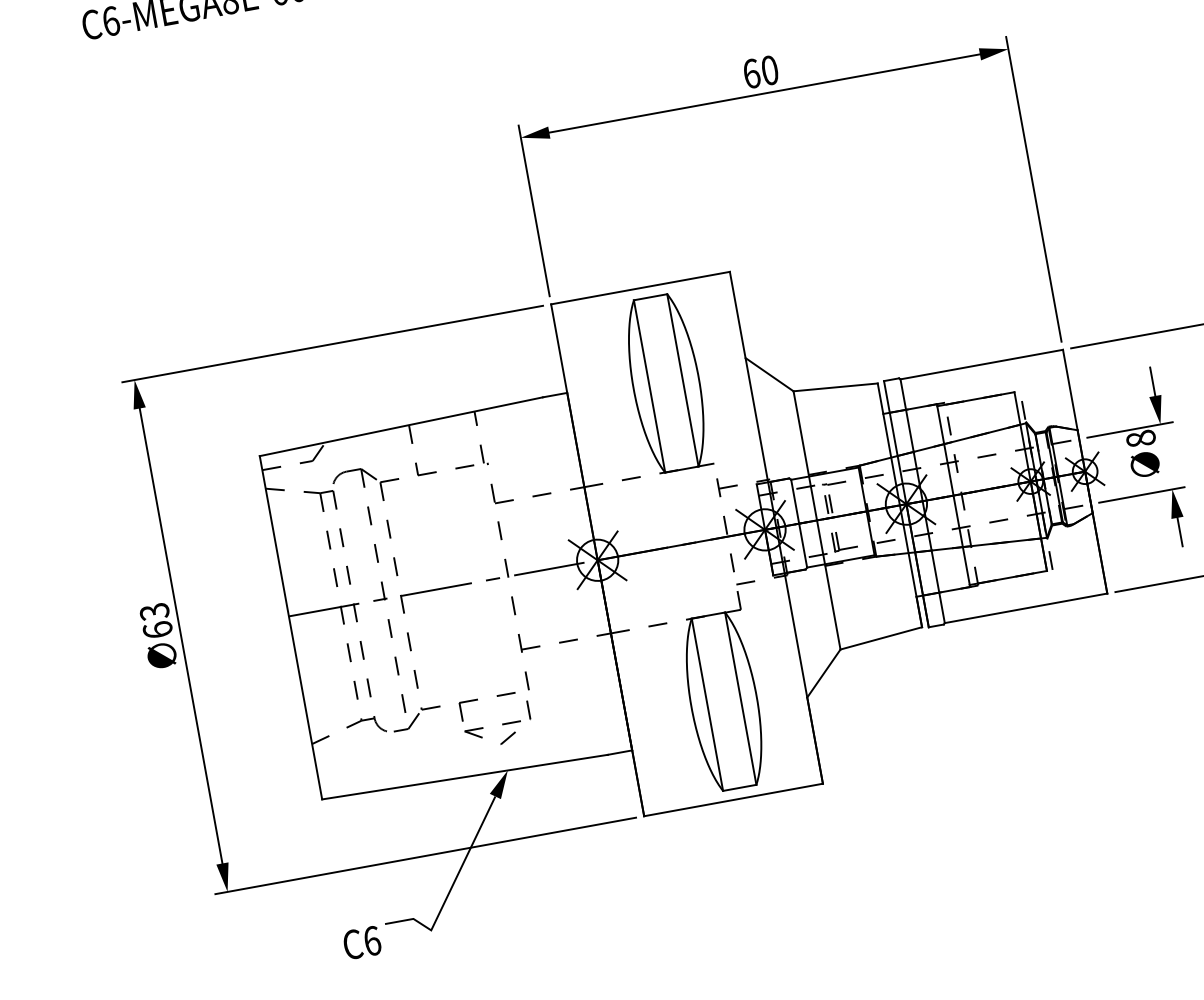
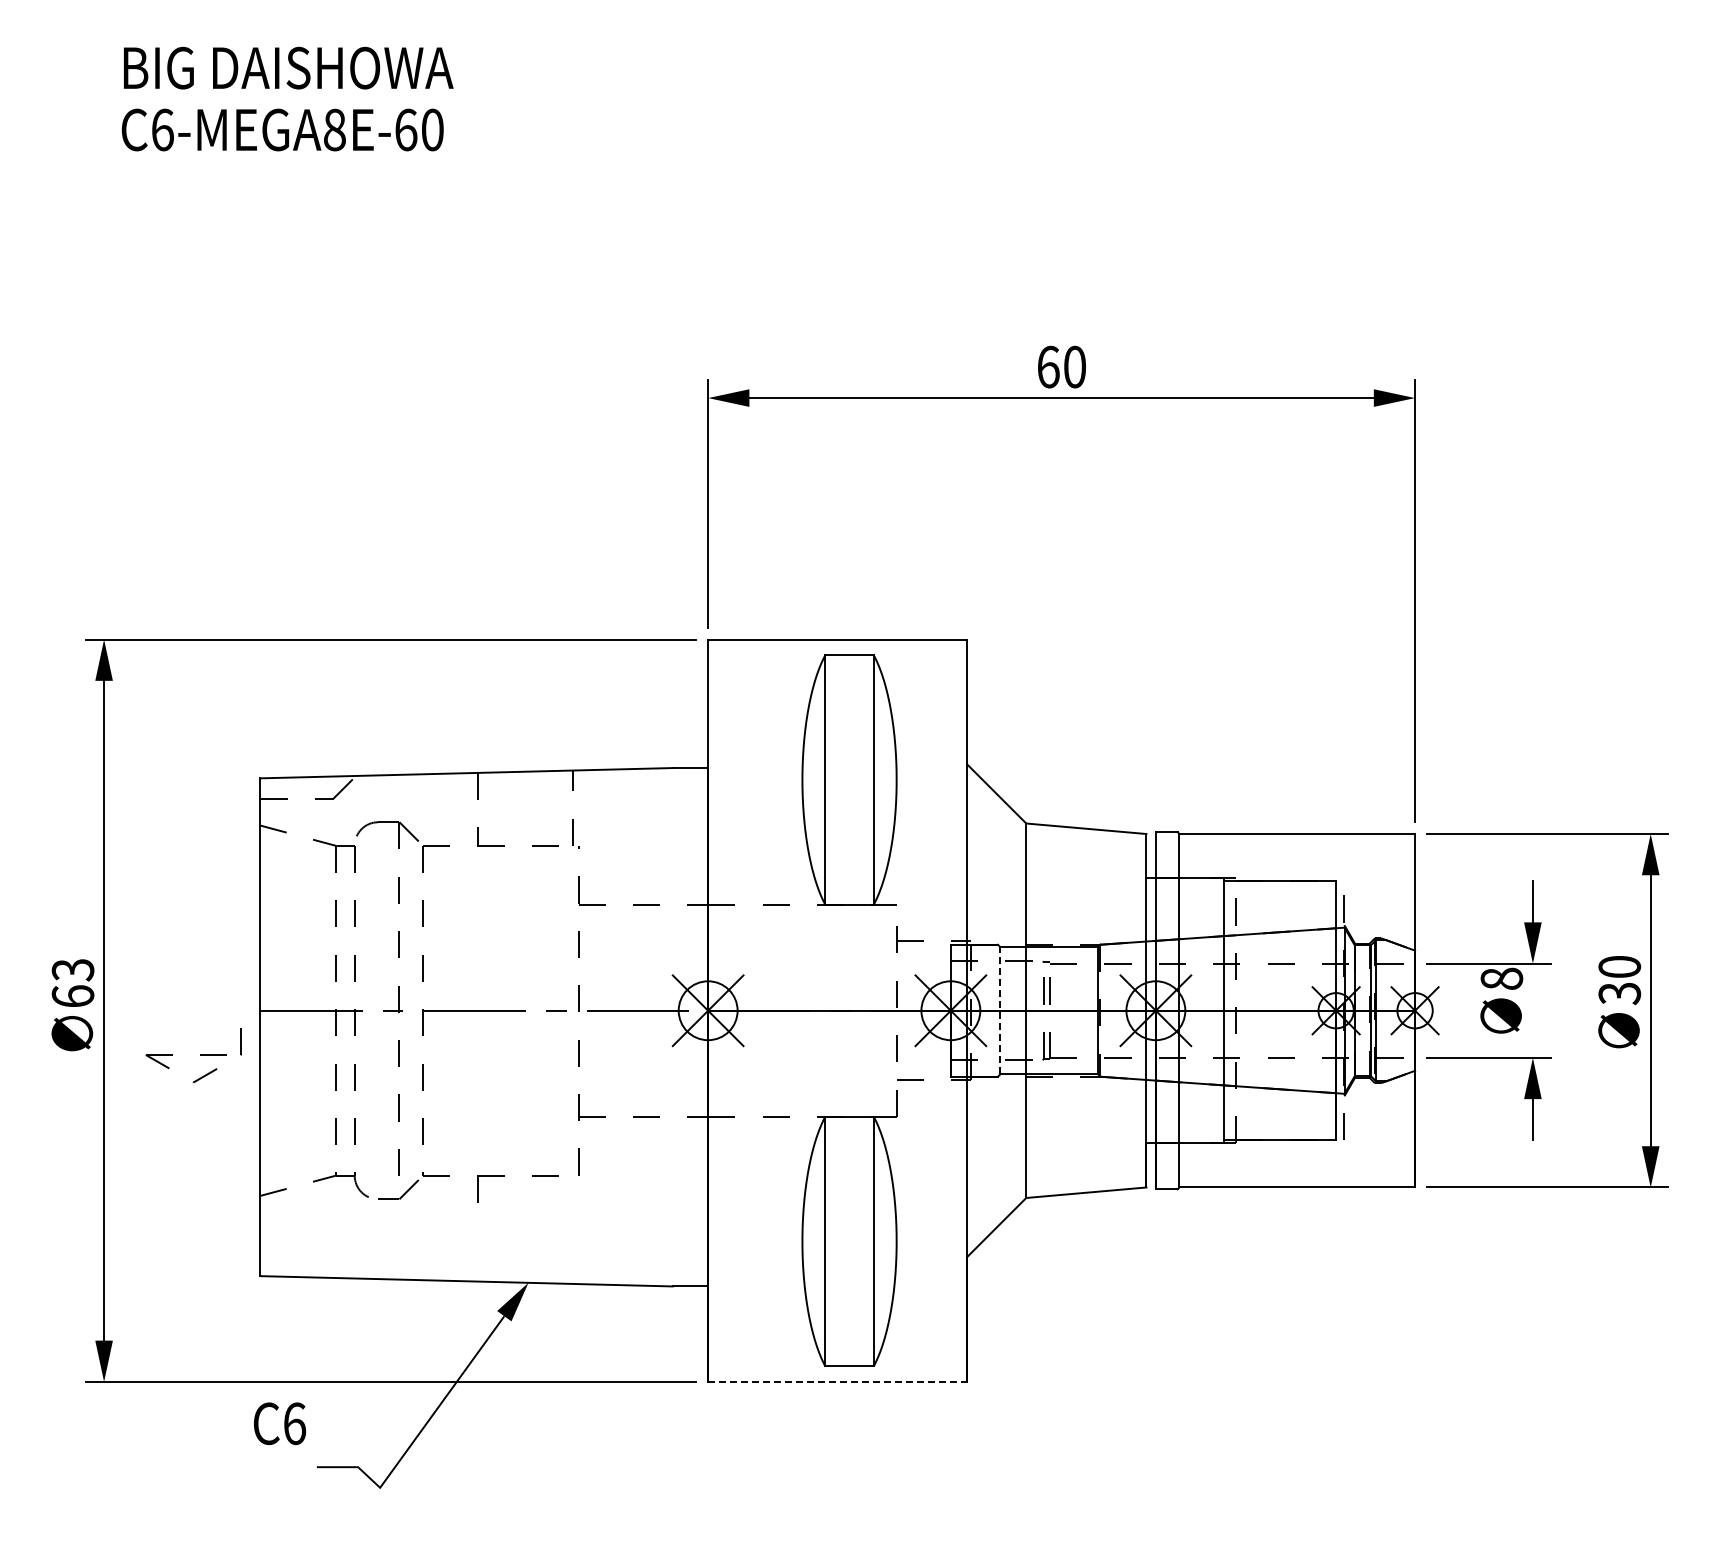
line: (799, 523) -> (1000, 1010), solid -> dashed
part: (502, 724) -> (200, 1055), moved
line: (733, 799) -> (837, 1381), solid -> dashed
text: (362, 942) -> (280, 1423), moved

